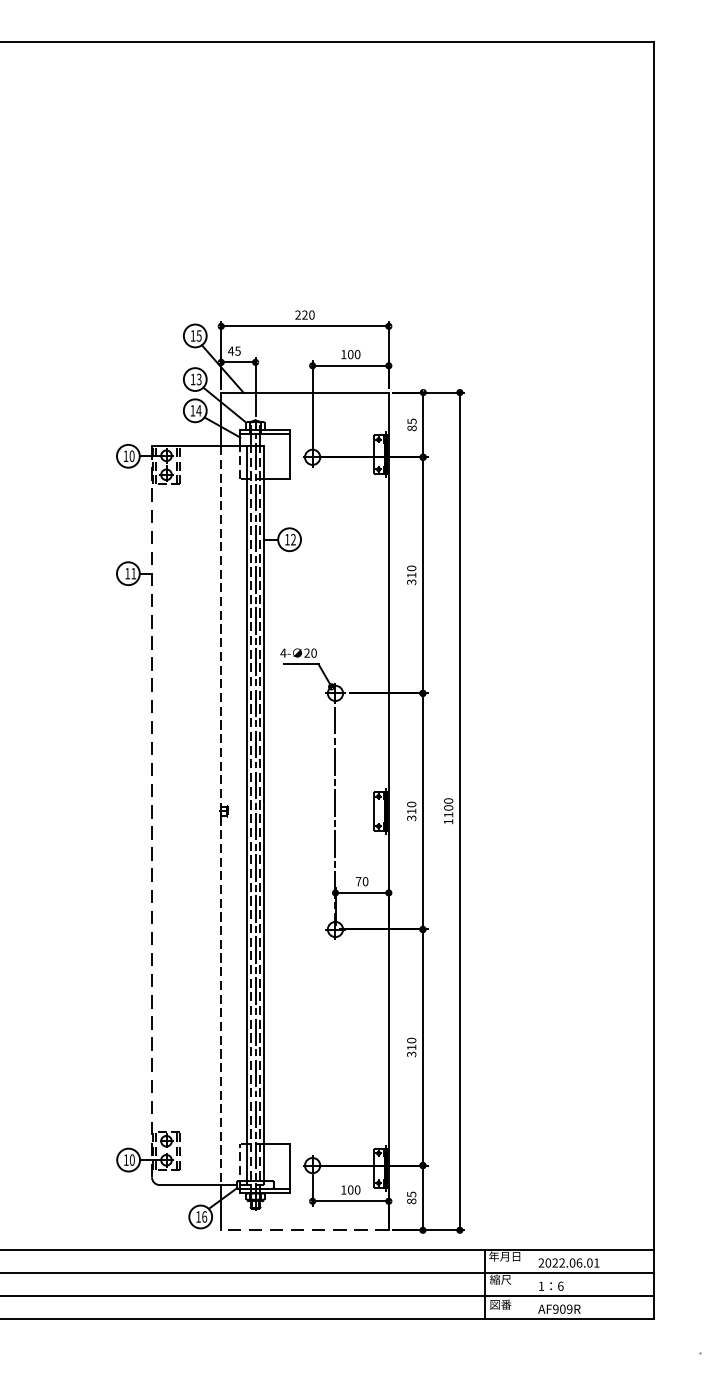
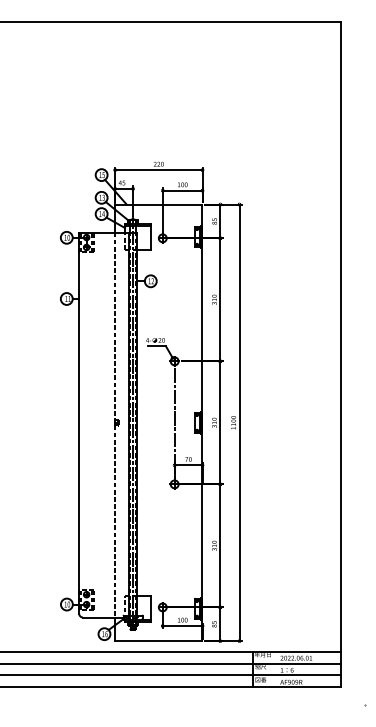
line: (152, 810) -> (79, 422), dashed -> solid
line: (304, 1231) -> (158, 641), dashed -> solid

